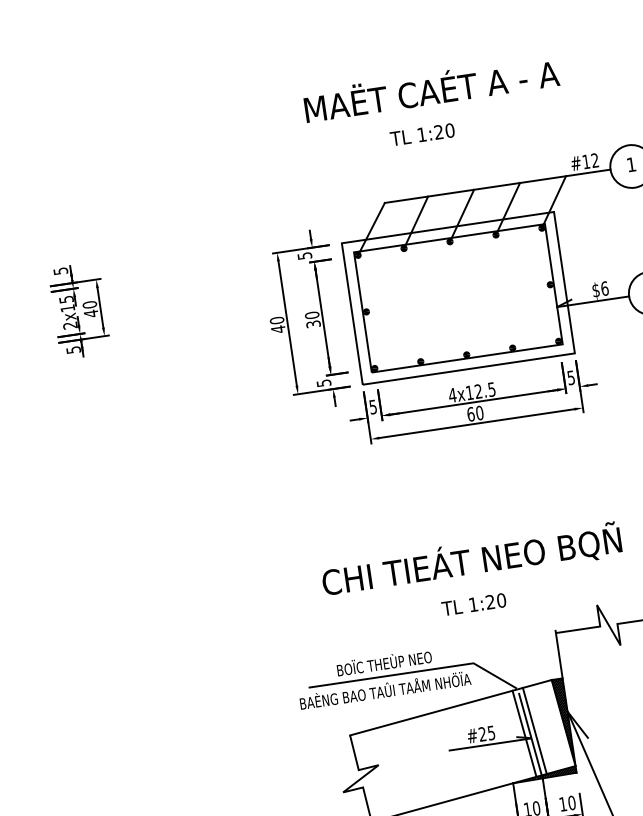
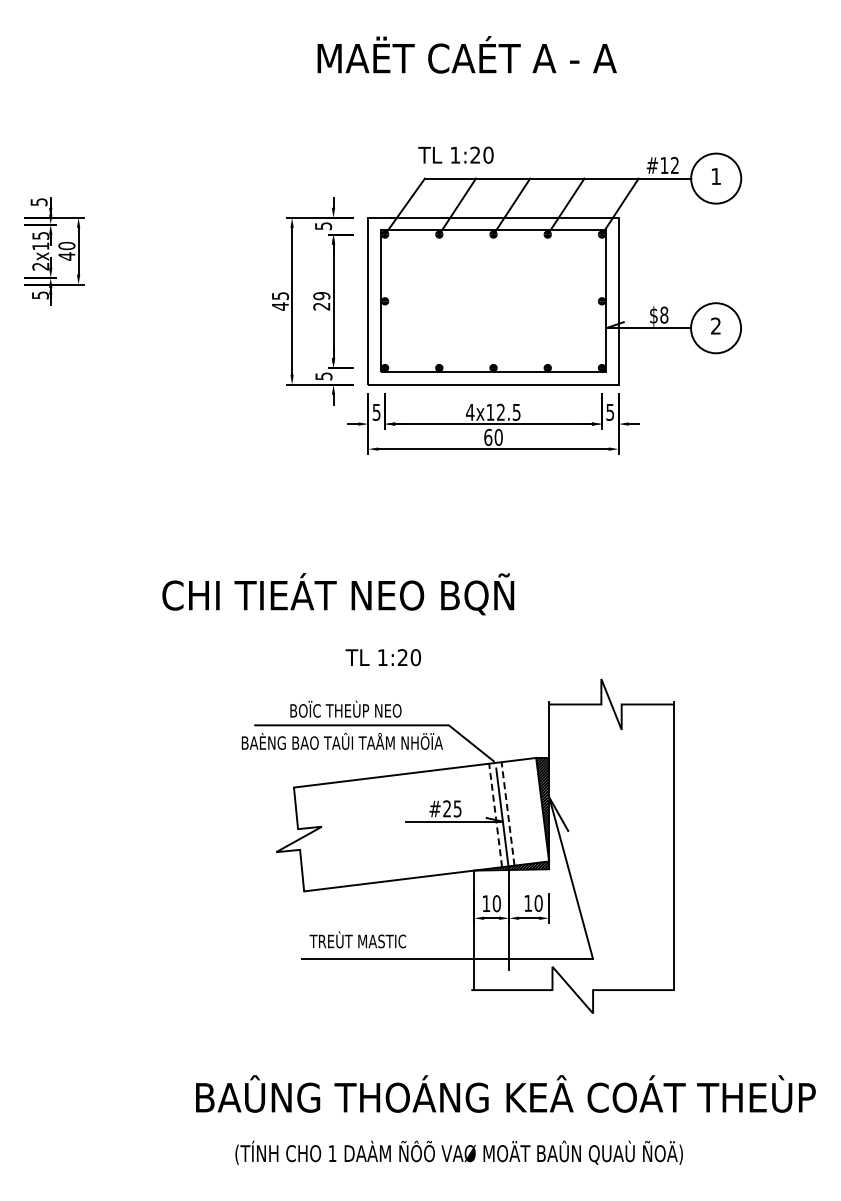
text: (430, 88) -> (466, 54), moved
text: (421, 134) -> (455, 154), moved
text: (604, 288) -> (664, 314), $6 -> $8
text: (312, 320) -> (321, 301), 30 -> 29
text: (276, 321) -> (279, 296), 40 -> 45
text: (471, 560) -> (338, 594), moved
text: (473, 604) -> (382, 657), moved
line: (535, 730) -> (508, 813), solid -> dashed
line: (524, 733) -> (495, 814), solid -> dashed

